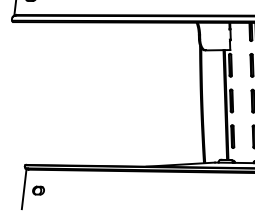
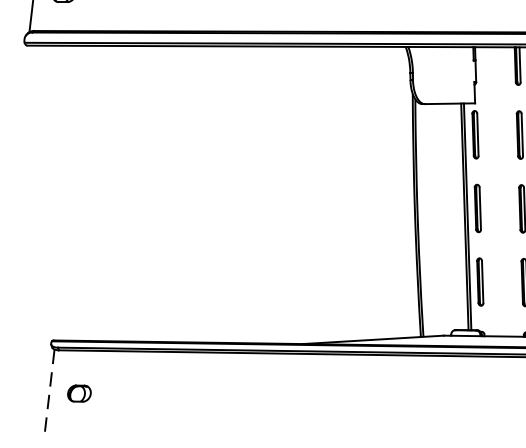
line: (24, 188) -> (50, 389), solid -> dashed

